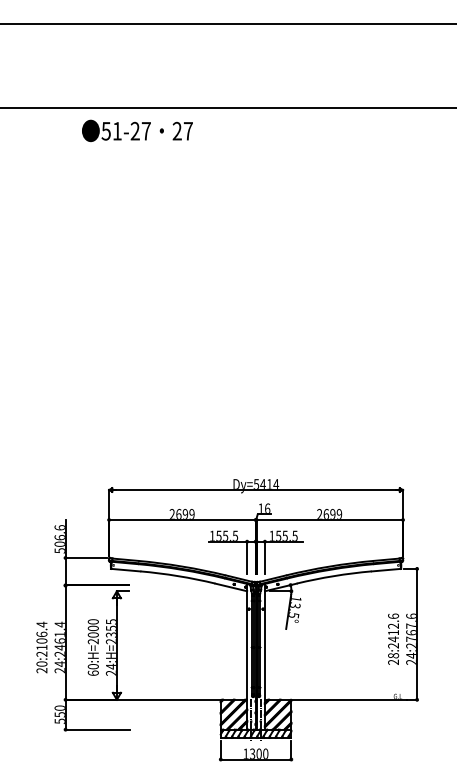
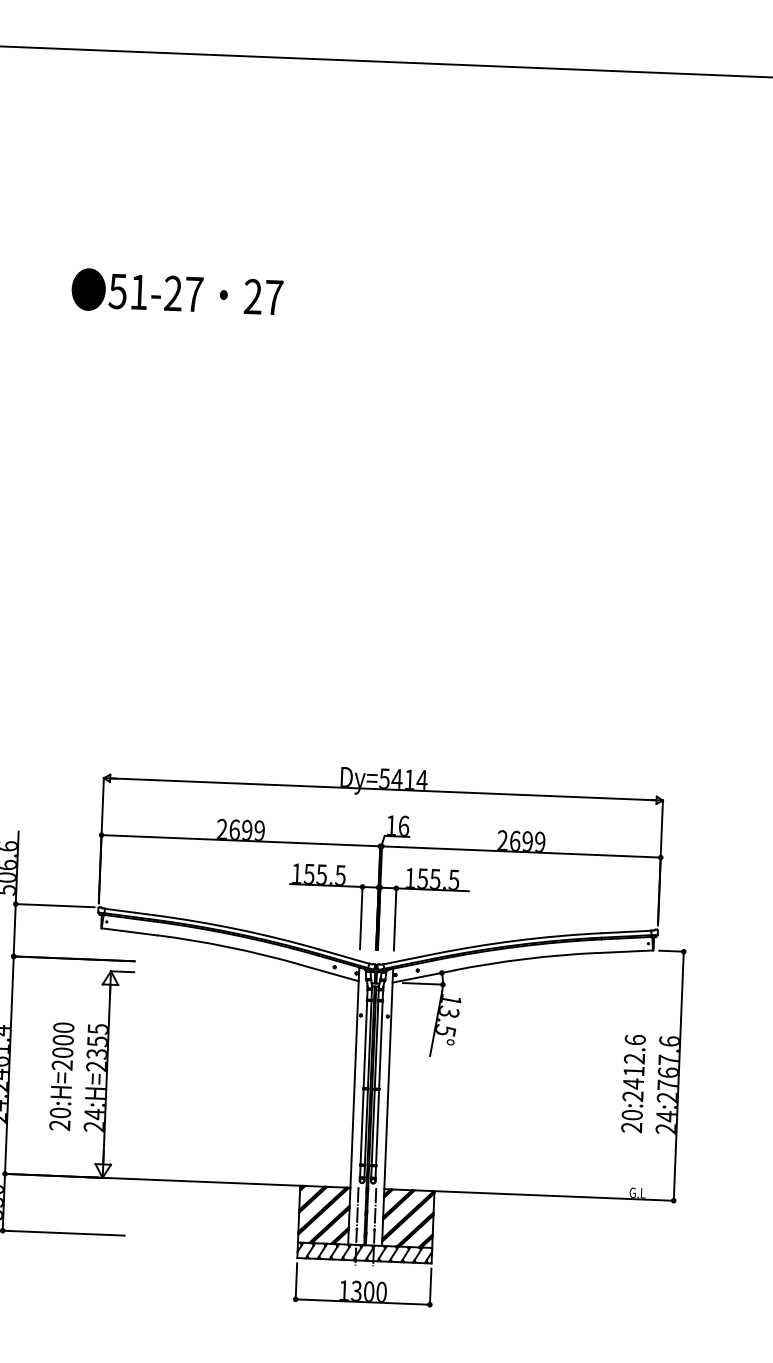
text: (137, 130) -> (177, 292), moved
text: (393, 655) -> (632, 1114), 28:2412.6 -> 20:2412.6
text: (92, 672) -> (58, 1124), 60:H=2000 -> 20:H=2000

